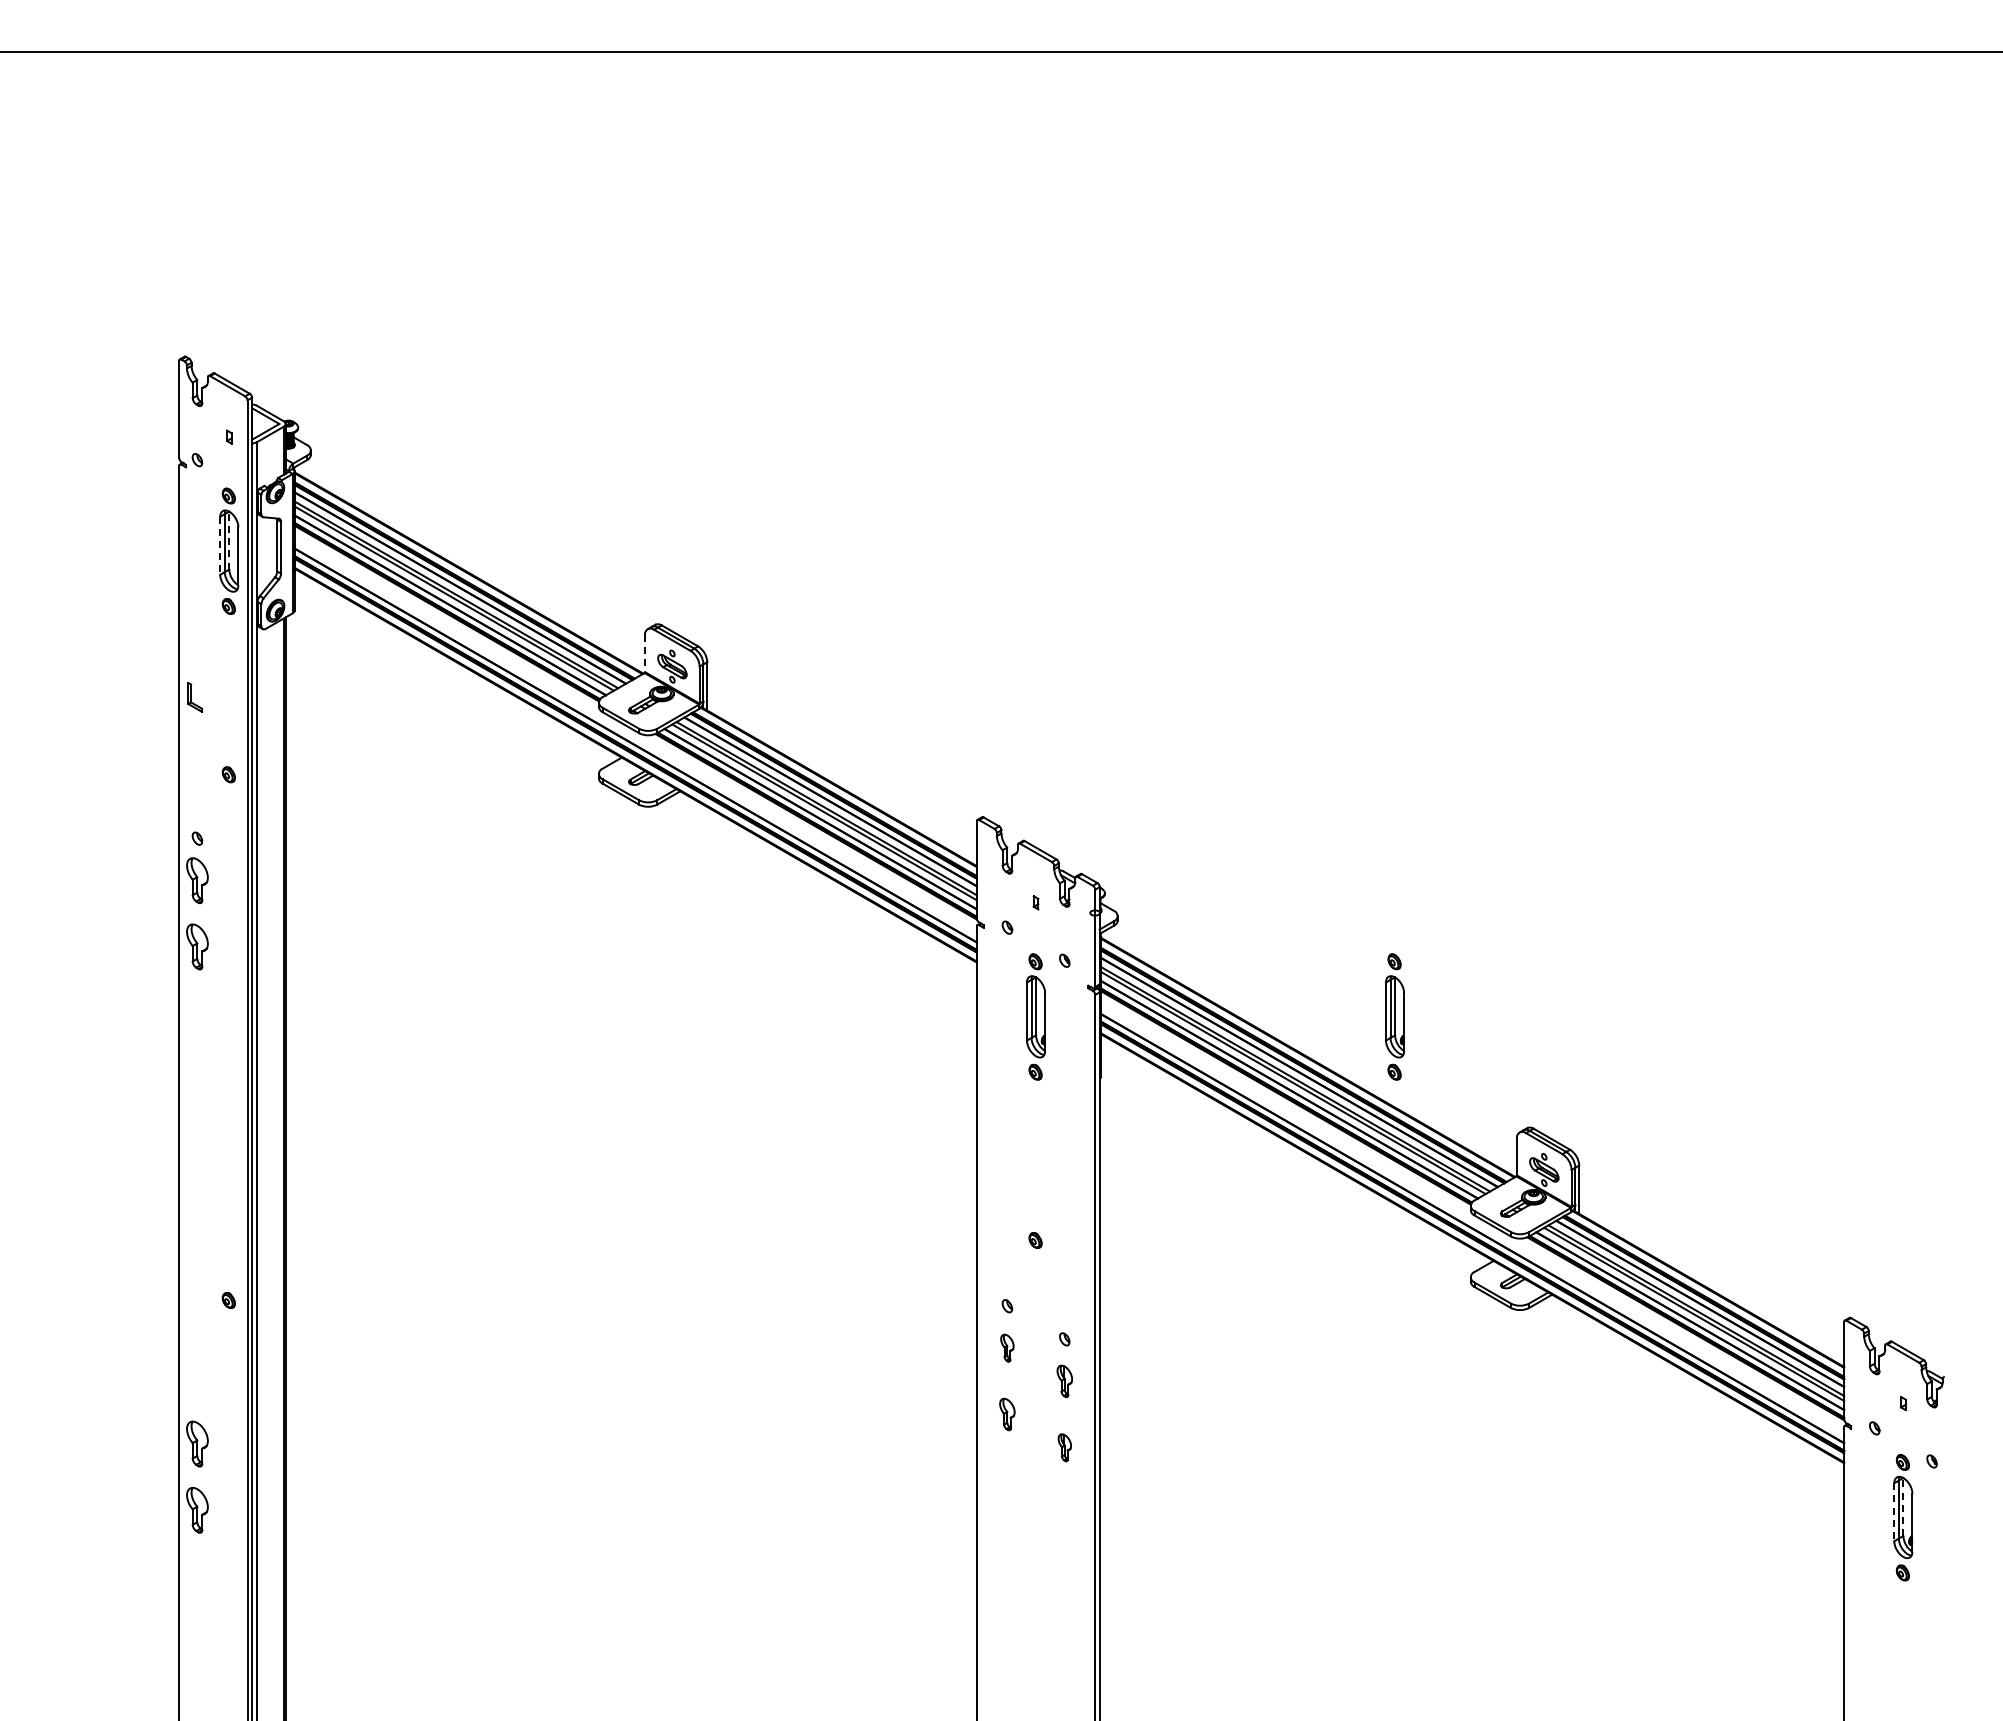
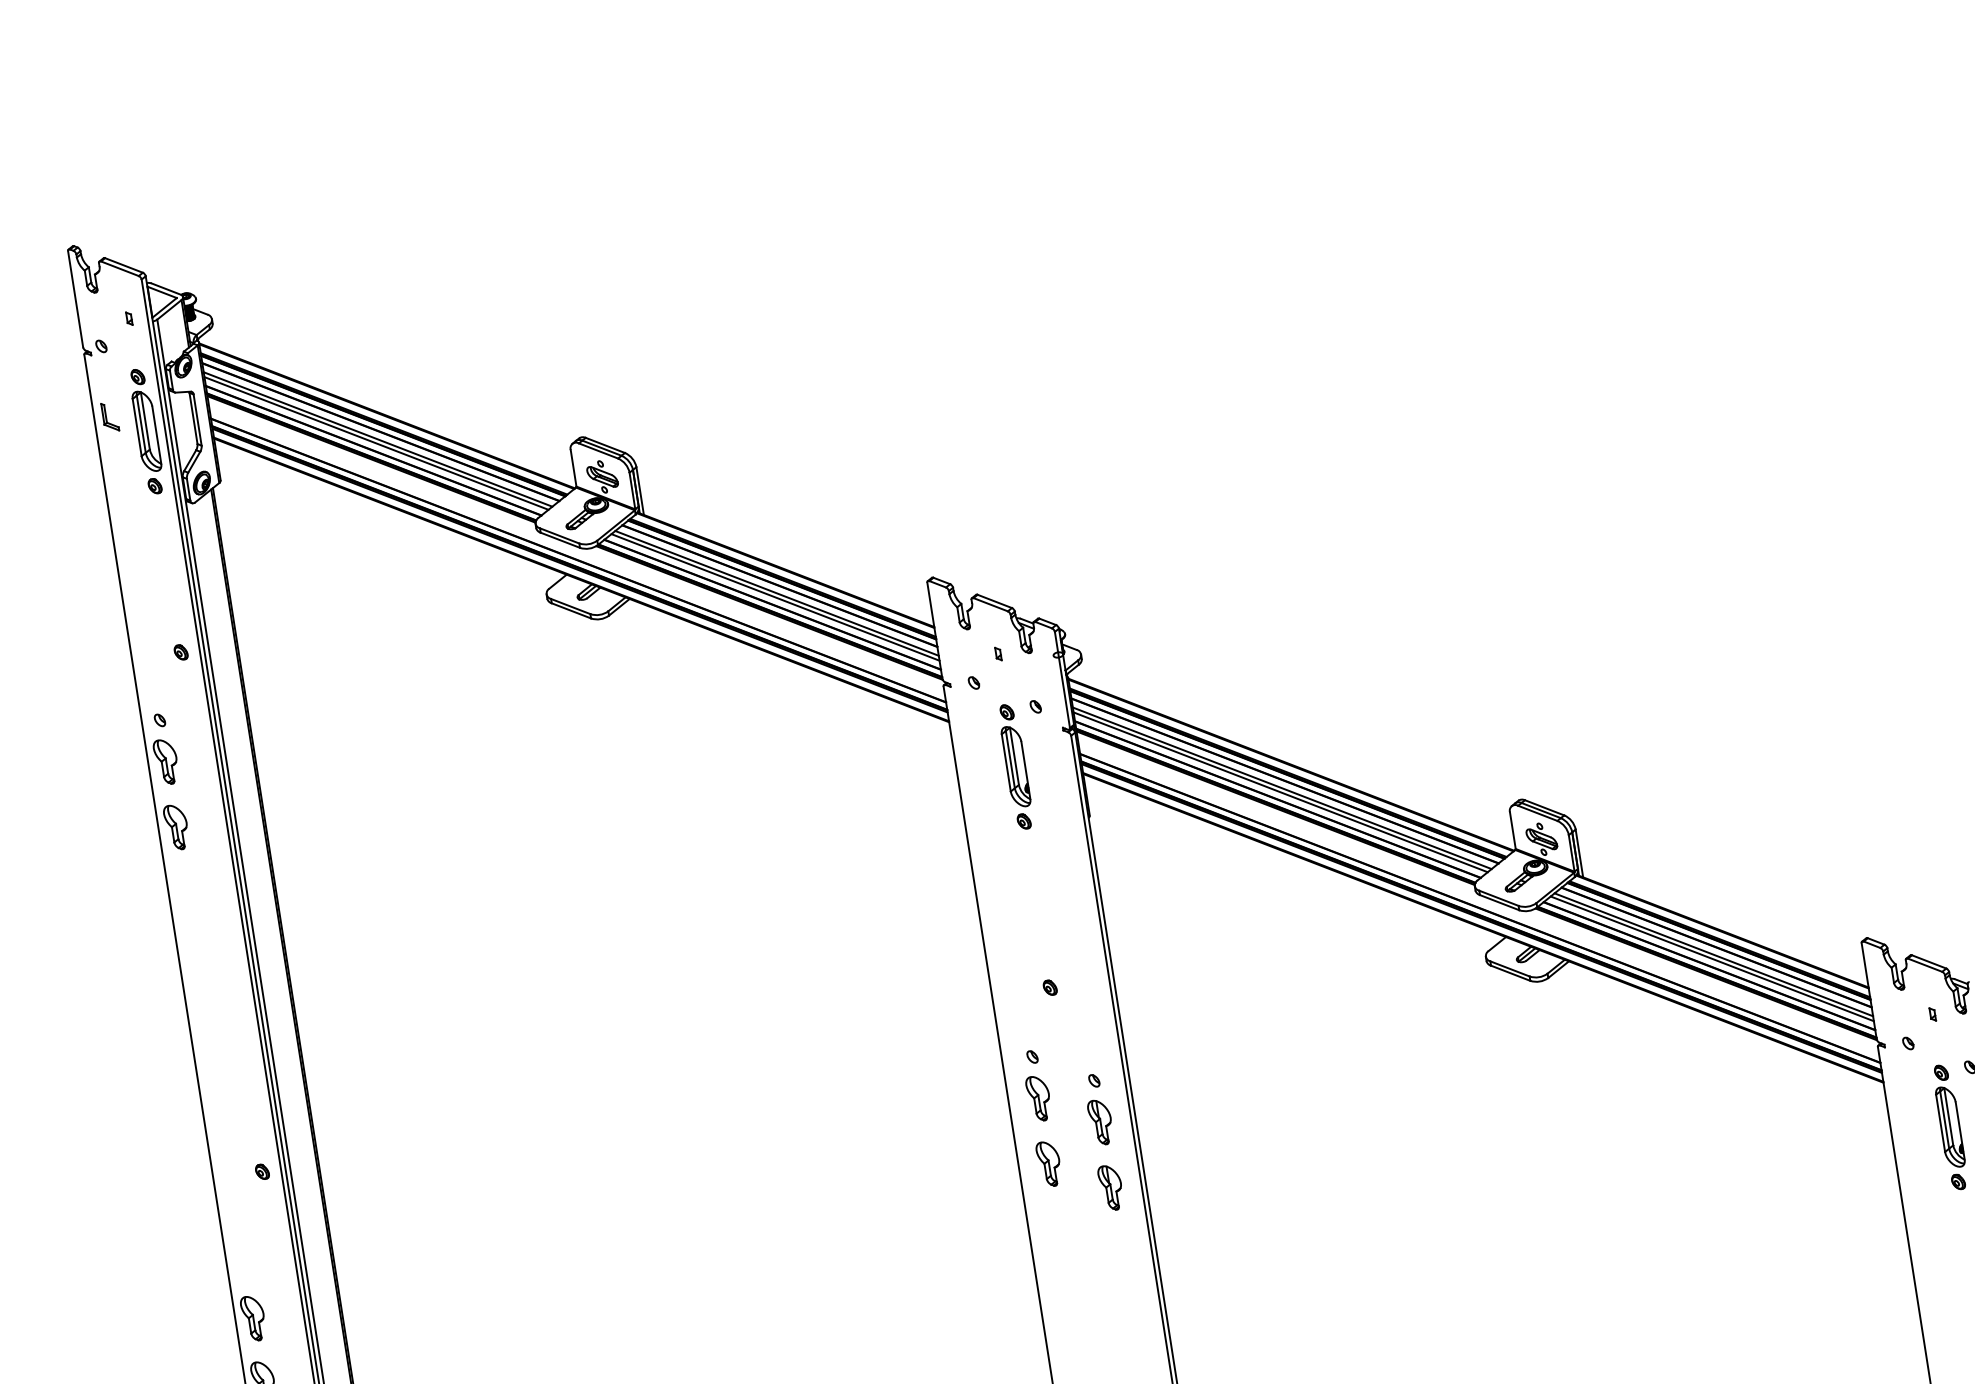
line: (229, 540) -> (145, 420), dashed -> solid
line: (220, 545) -> (137, 427), dashed -> solid
line: (645, 653) -> (574, 468), dashed -> solid
part: (195, 697) -> (110, 417), moved
part: (1394, 1016) -> (1370, 710), removed
part: (1007, 1347) -> (1039, 1097), size x1.67
part: (1064, 1381) -> (1100, 1122), size x1.43
part: (1007, 1414) -> (1049, 1163), size x1.43
part: (1064, 1447) -> (1110, 1187), size x1.67
line: (1903, 1507) -> (1948, 1117), dashed -> solid
line: (1894, 1512) -> (1940, 1123), dashed -> solid

